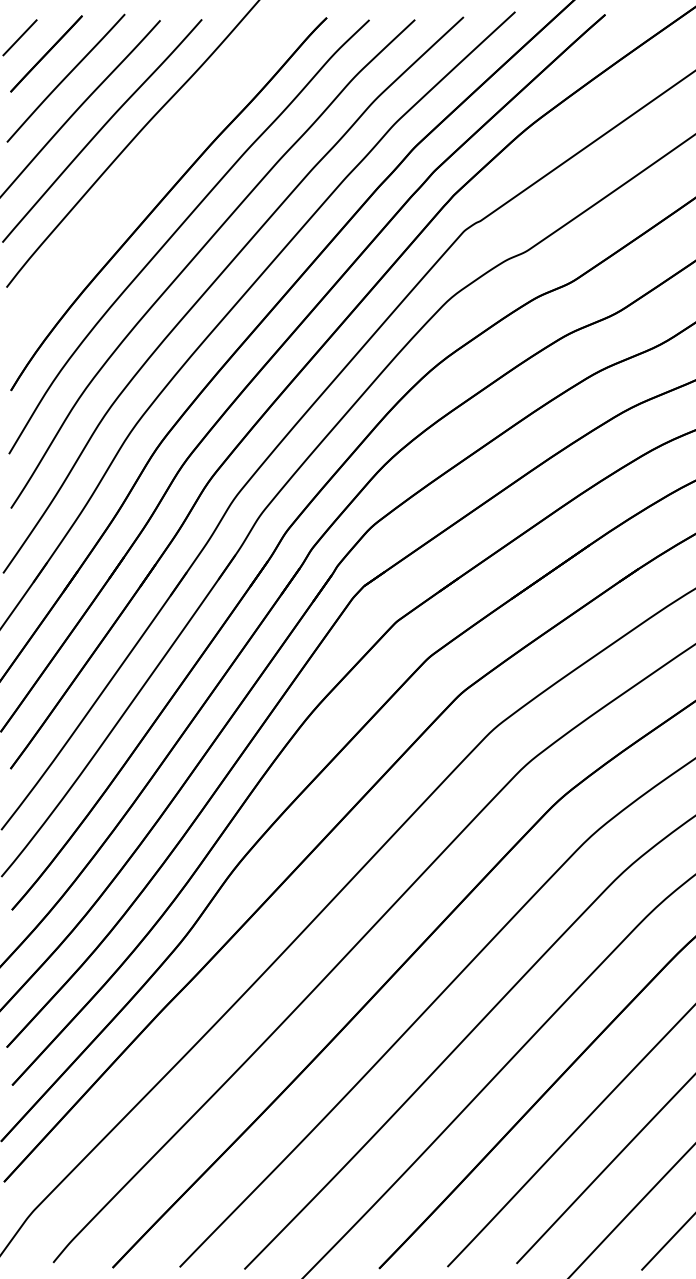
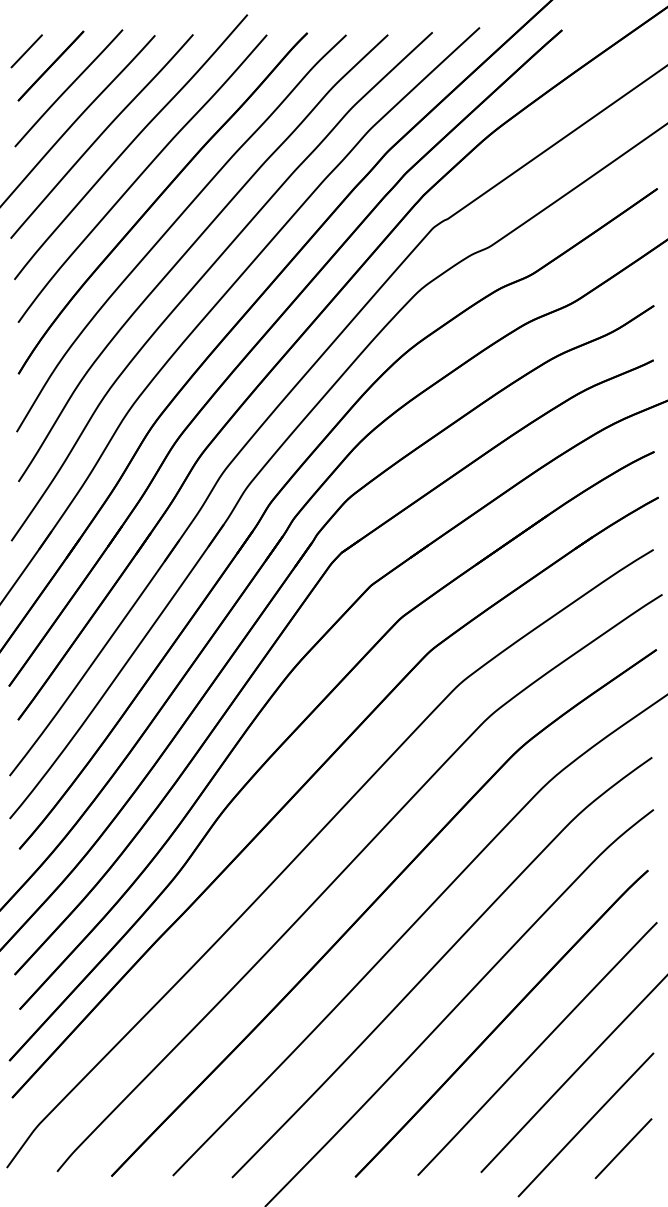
curve: (144, 174) -> (140, 176), added

